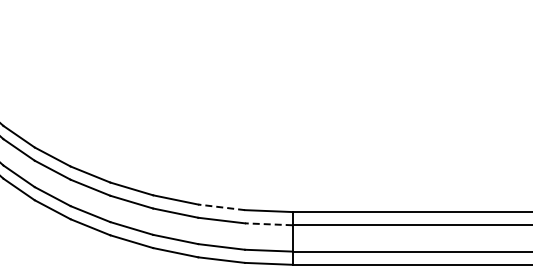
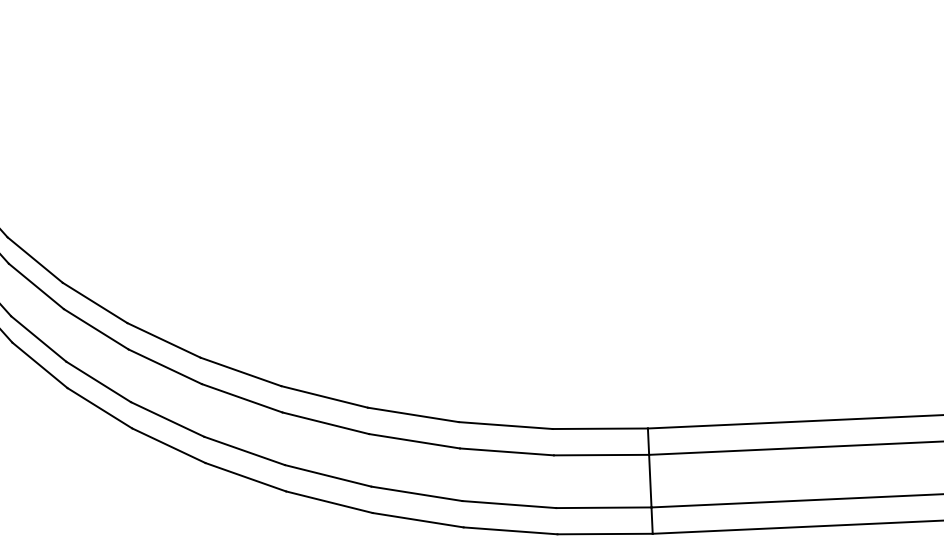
line: (221, 207) -> (505, 425), dashed -> solid
line: (268, 224) -> (600, 455), dashed -> solid

